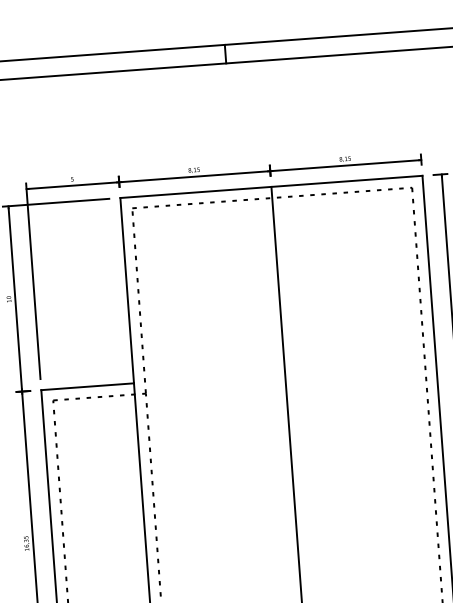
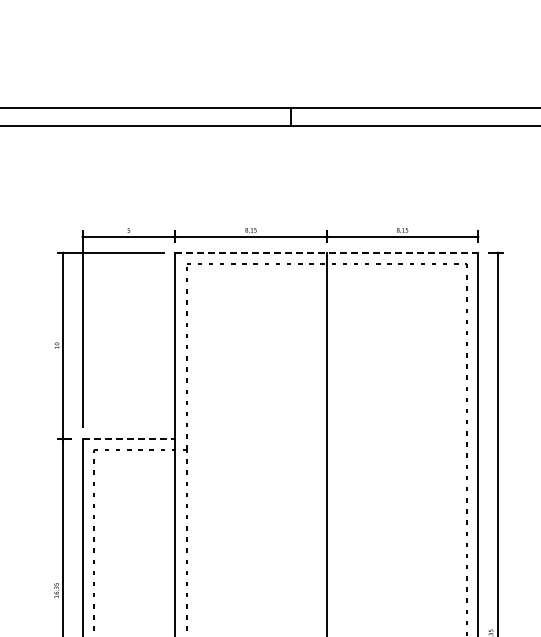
line: (272, 186) -> (327, 252), solid -> dashed
line: (88, 386) -> (129, 438), solid -> dashed

